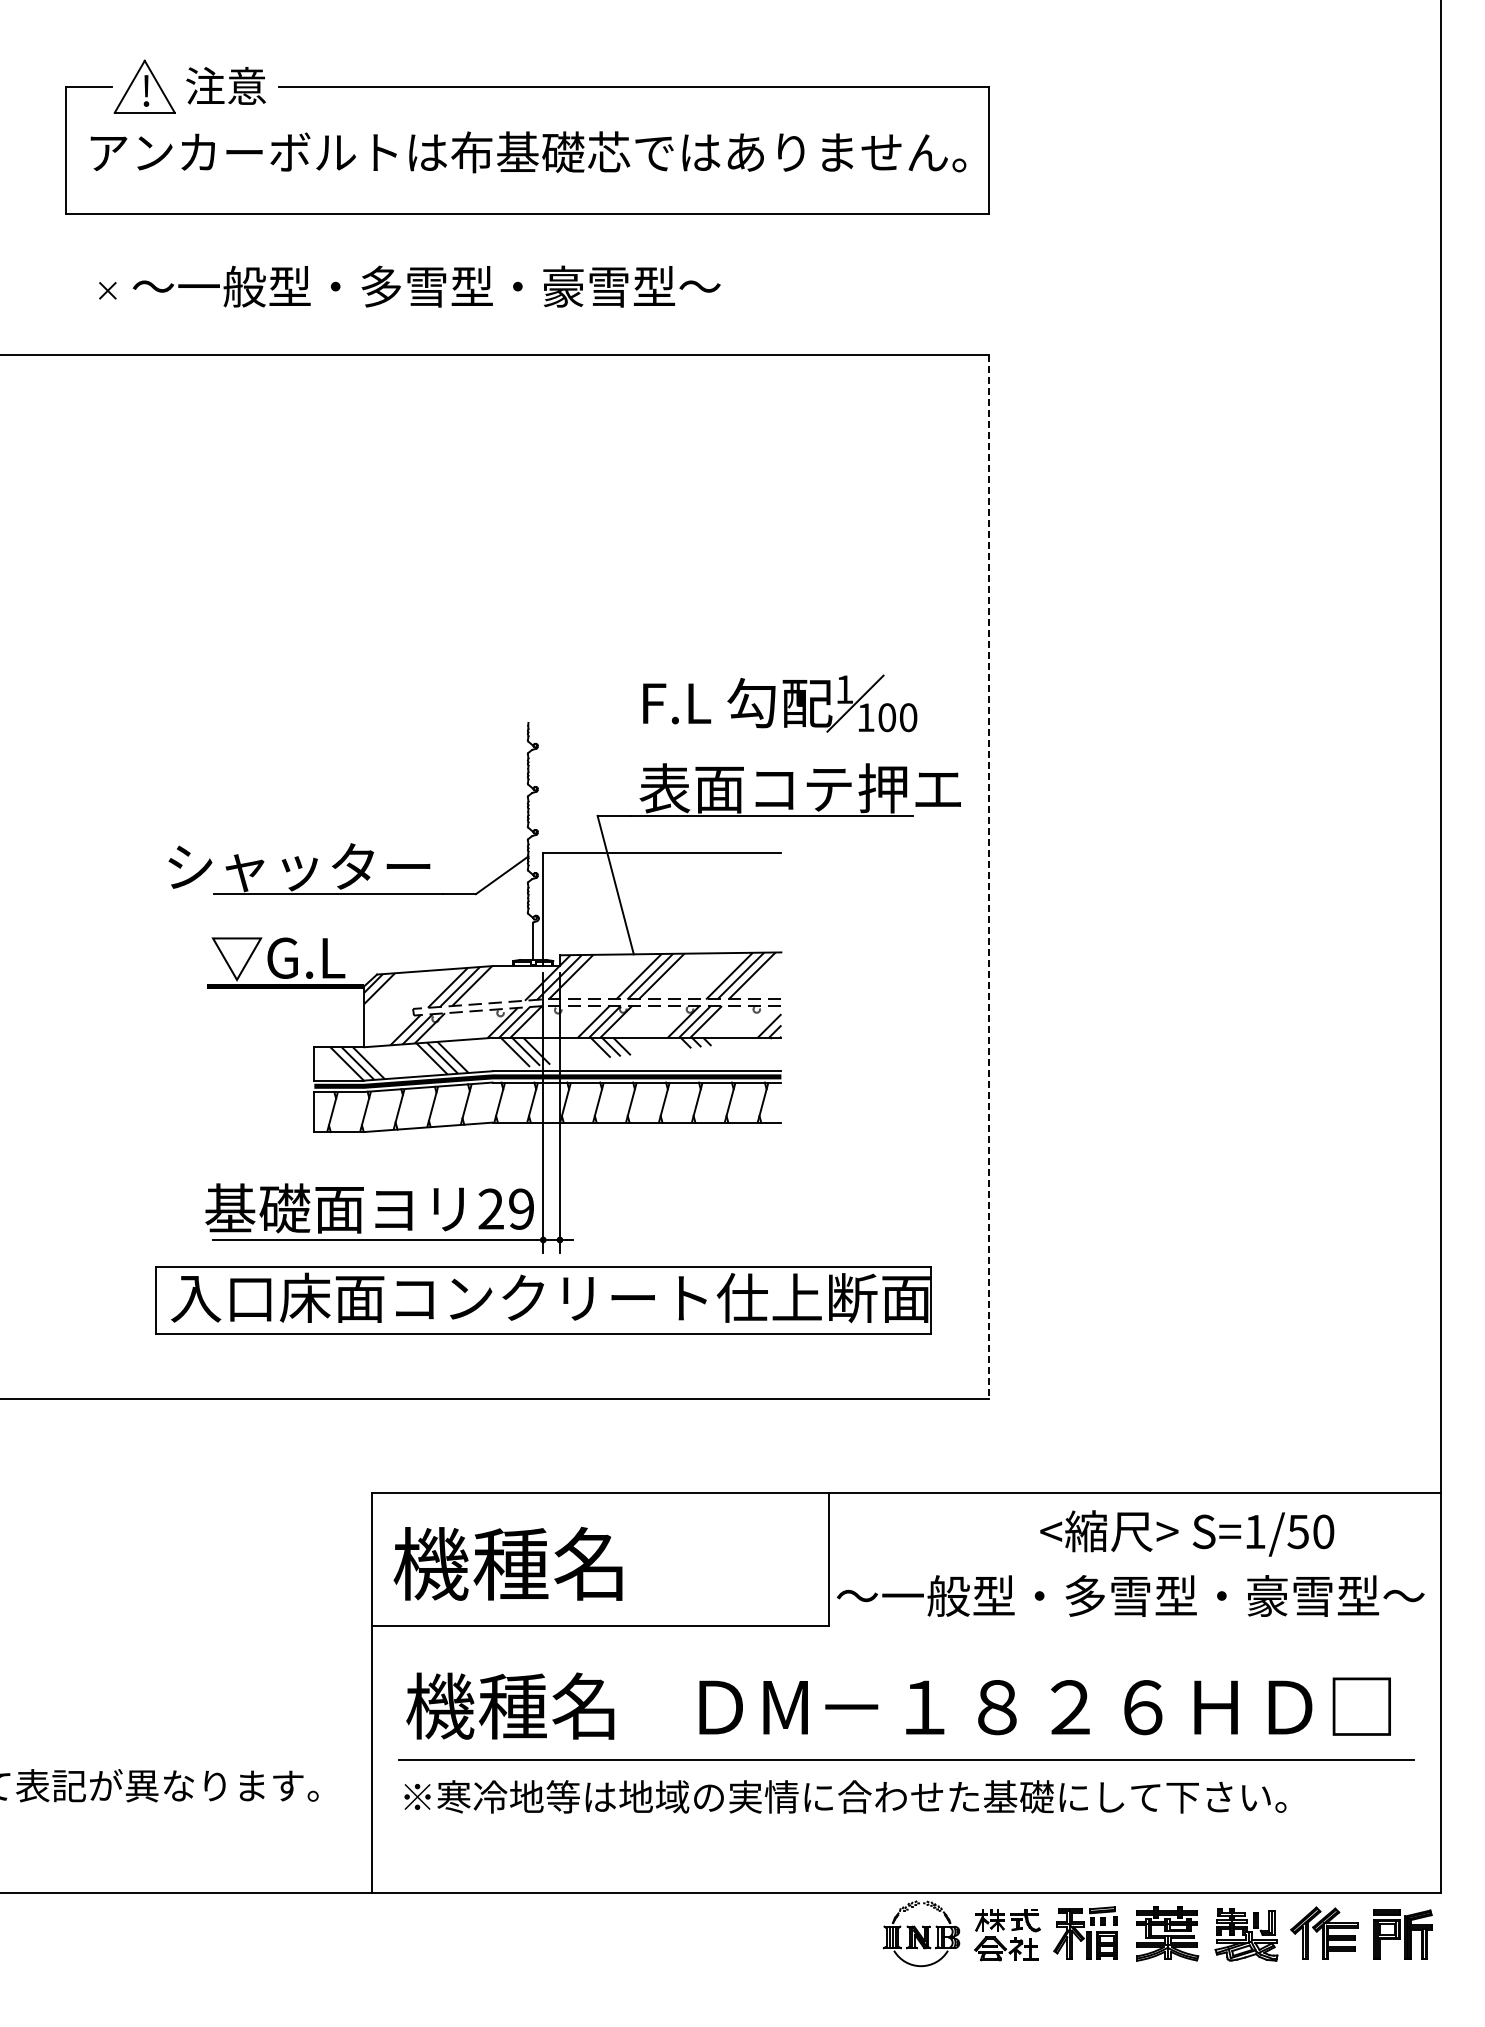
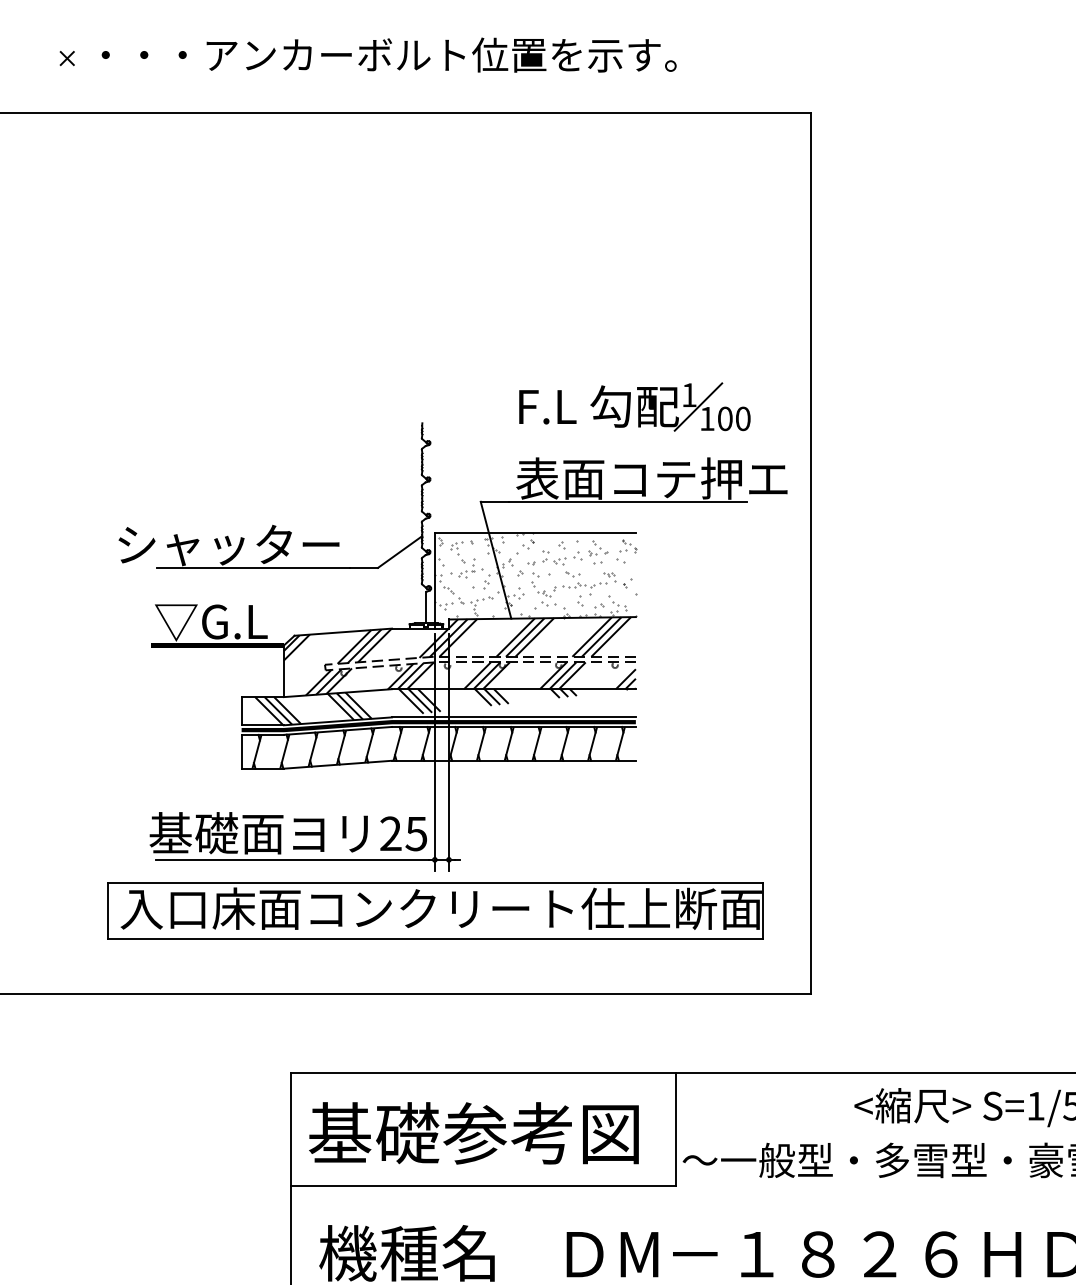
text: (480, 286) -> (381, 54), ～一般型・多雪型・豪雪型～ -> ・・・アンカーボルト位置を示す。
line: (989, 877) -> (811, 553), dashed -> solid
hatch: (662, 906) -> (535, 578), added
text: (520, 1208) -> (415, 833), 29 -> 25
text: (588, 1563) -> (473, 1132), 機種名 -> 基礎参考図

